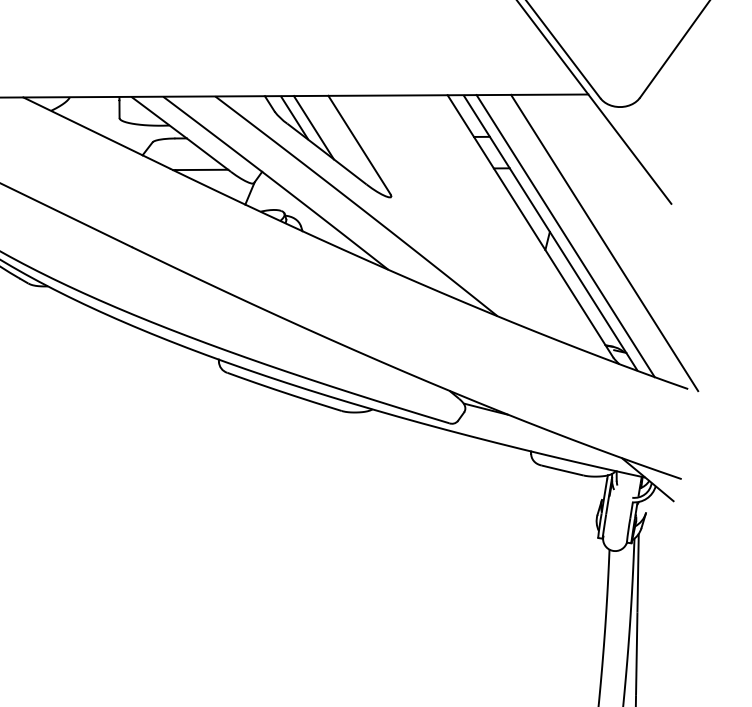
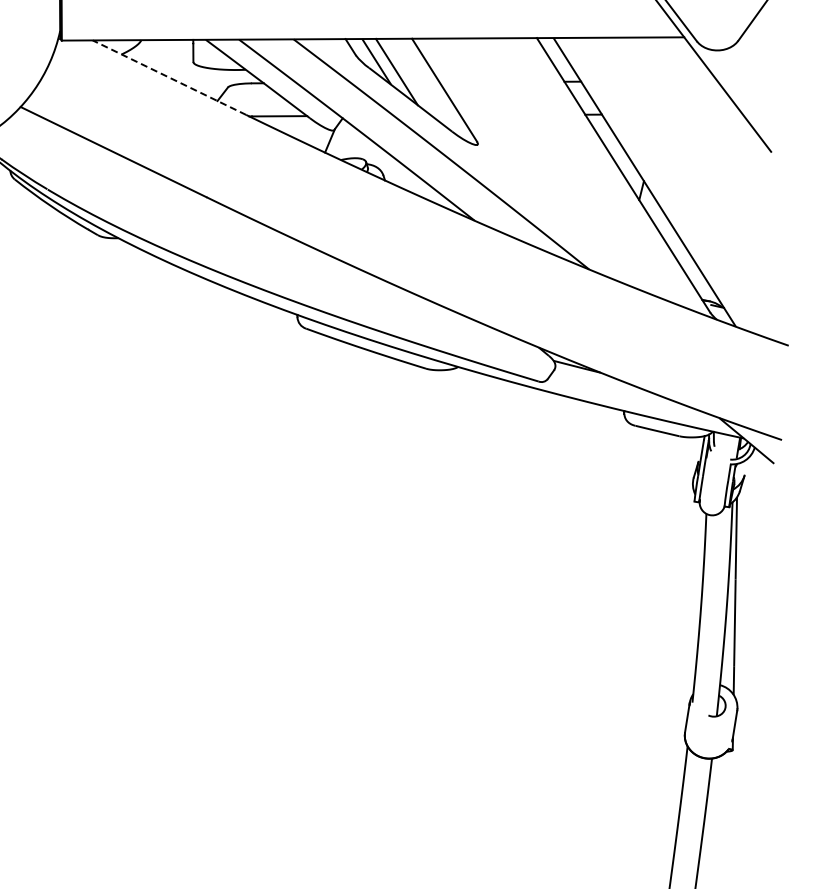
line: (96, 132) -> (169, 77), solid -> dashed
line: (565, 236) -> (660, 185), removed
line: (604, 242) -> (701, 192), removed

